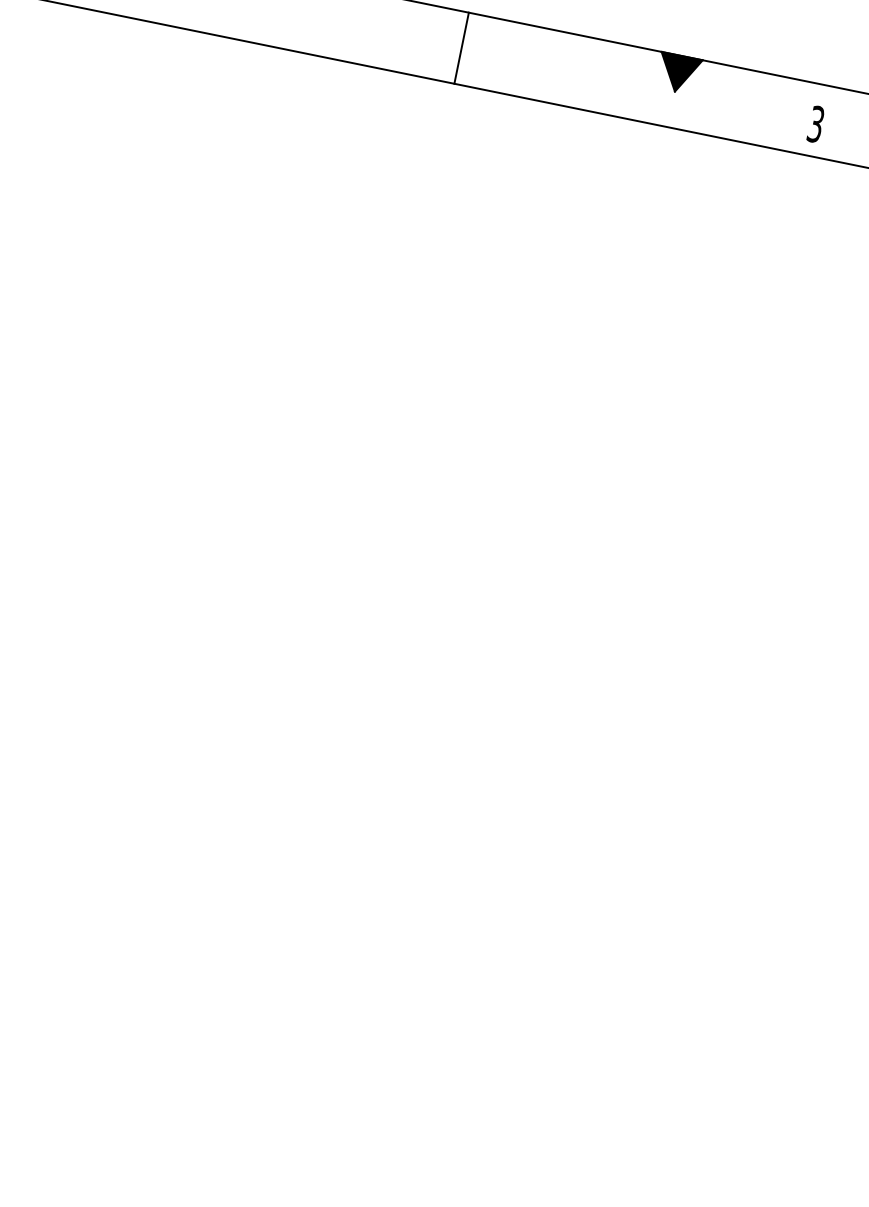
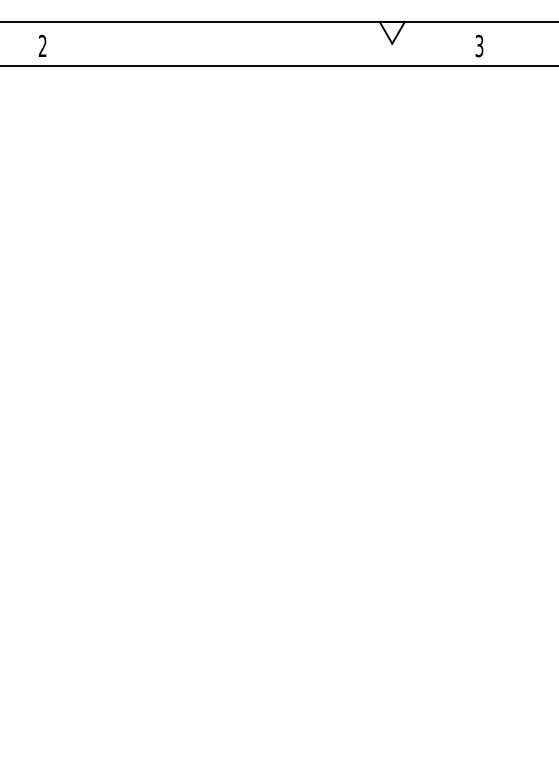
line: (462, 47) -> (261, 43), removed
fill: (677, 73) -> (391, 32), removed

